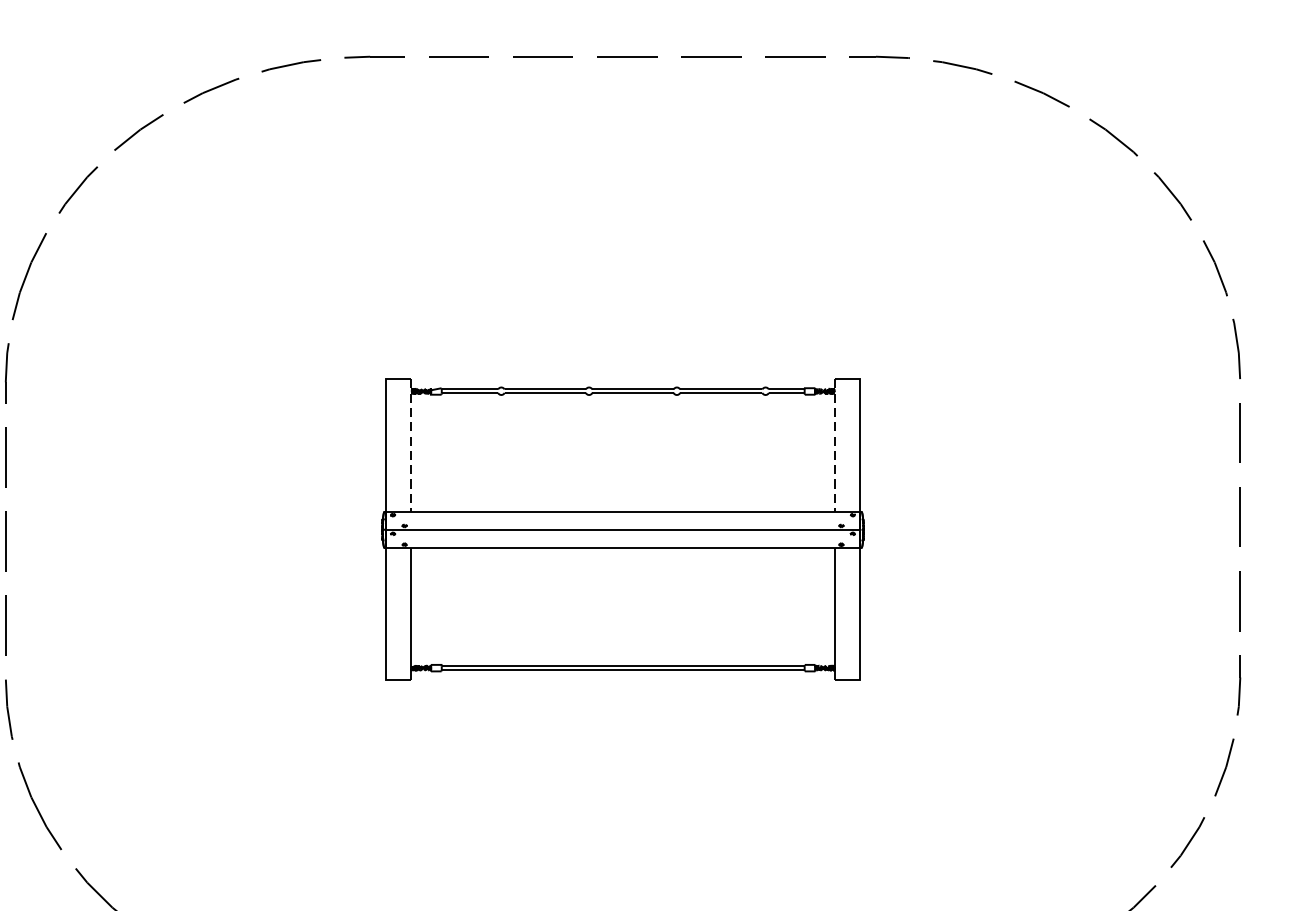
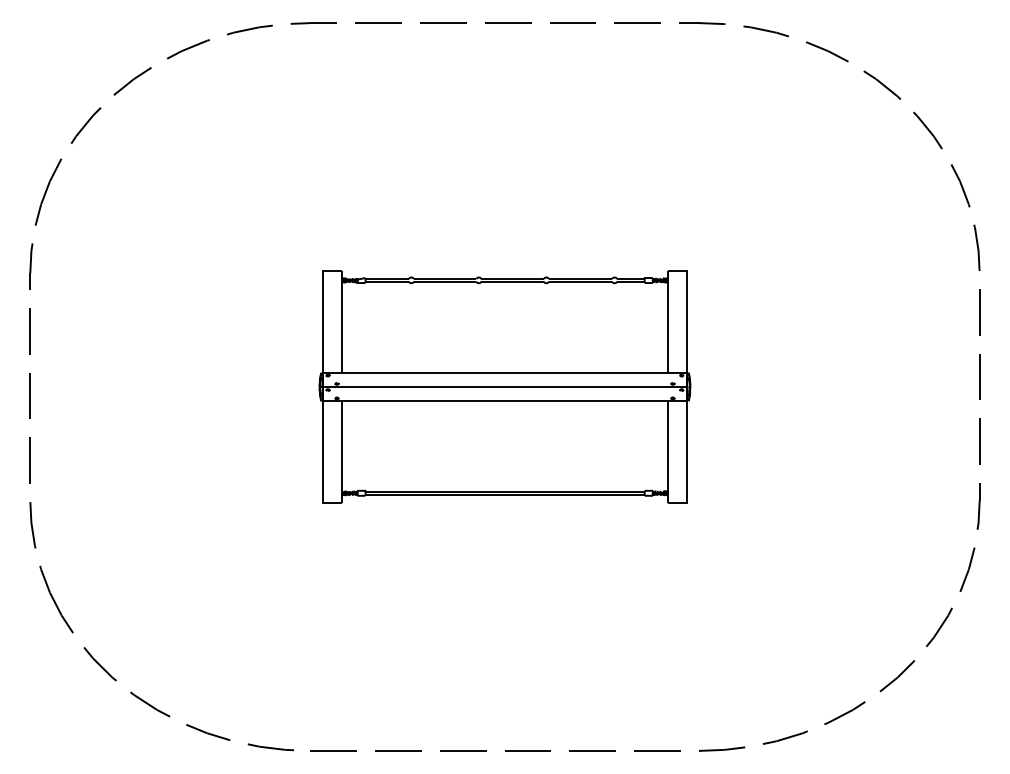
line: (411, 446) -> (342, 322), dashed -> solid
line: (834, 446) -> (667, 322), dashed -> solid

